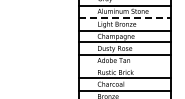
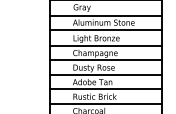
line: (124, 17) -> (105, 30), dashed -> solid
line: (124, 66) -> (105, 89), added

